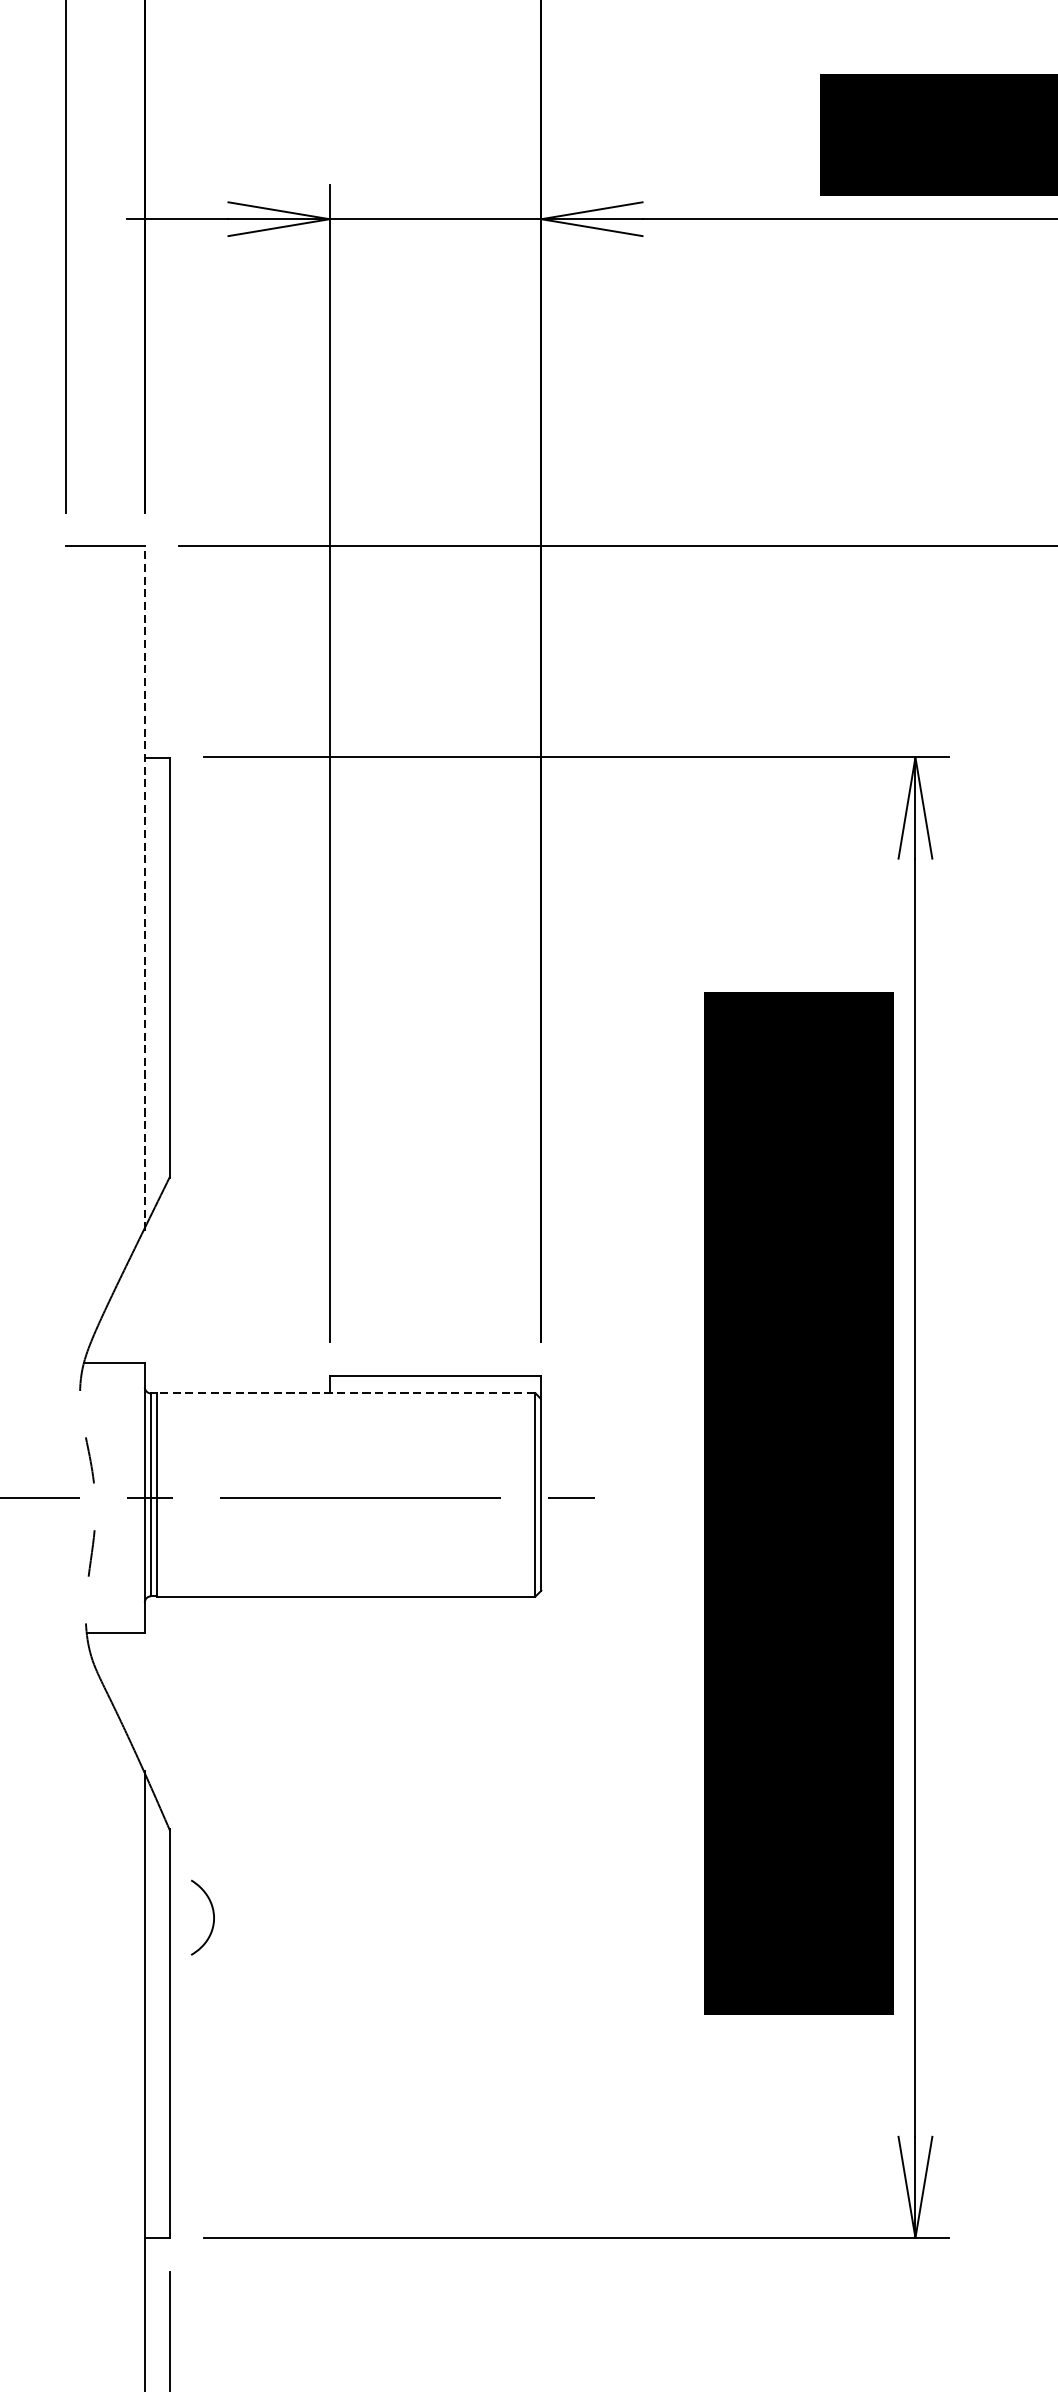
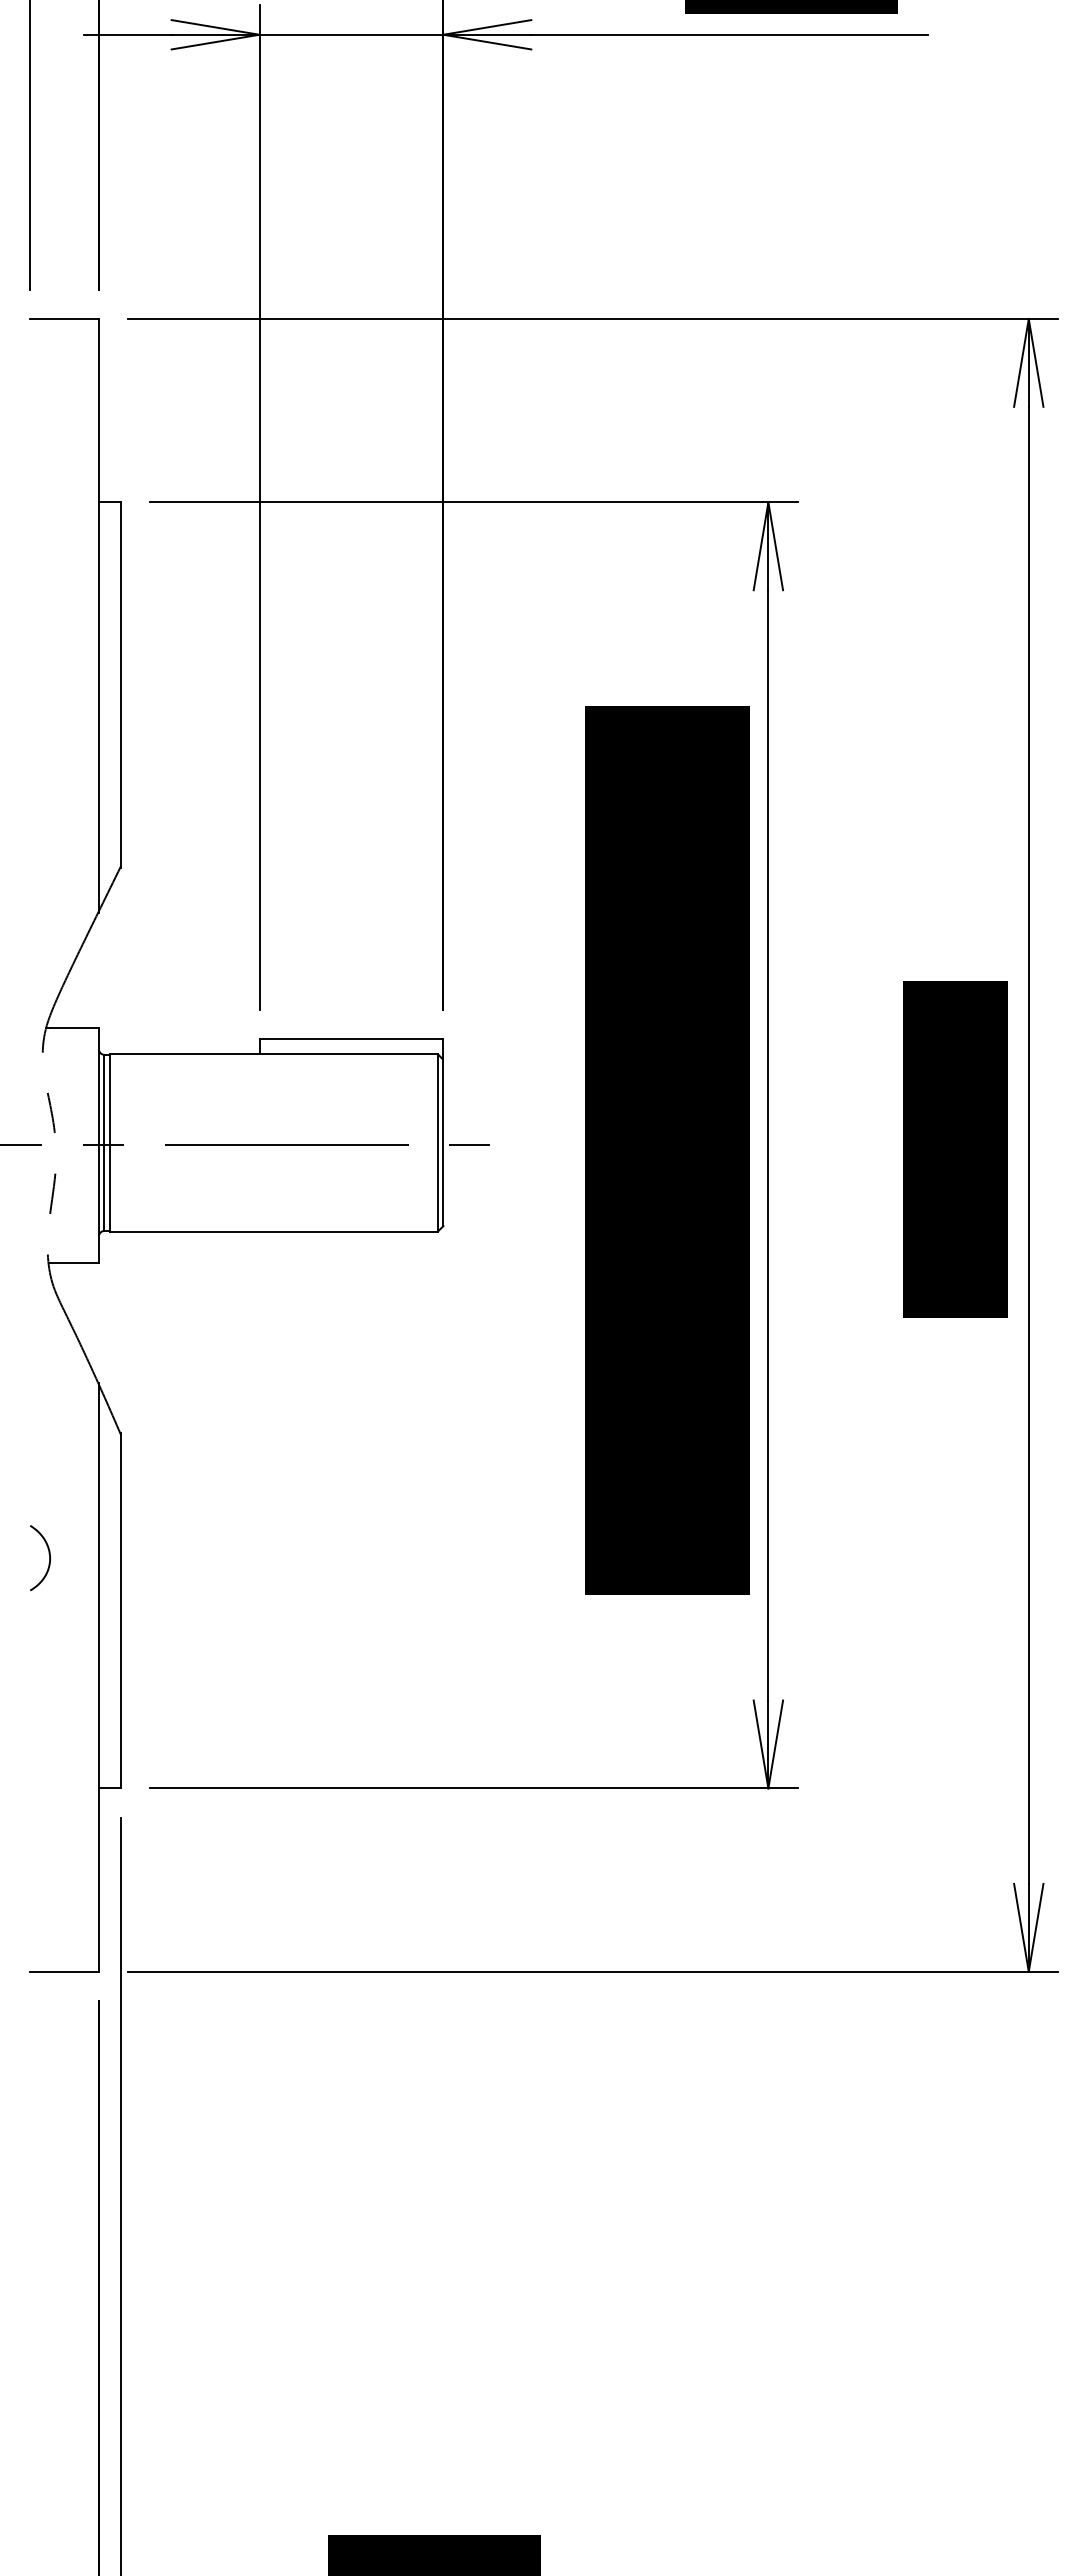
line: (144, 887) -> (98, 615), dashed -> solid
line: (345, 1393) -> (273, 1054), dashed -> solid
curve: (213, 1918) -> (49, 1558), moved

